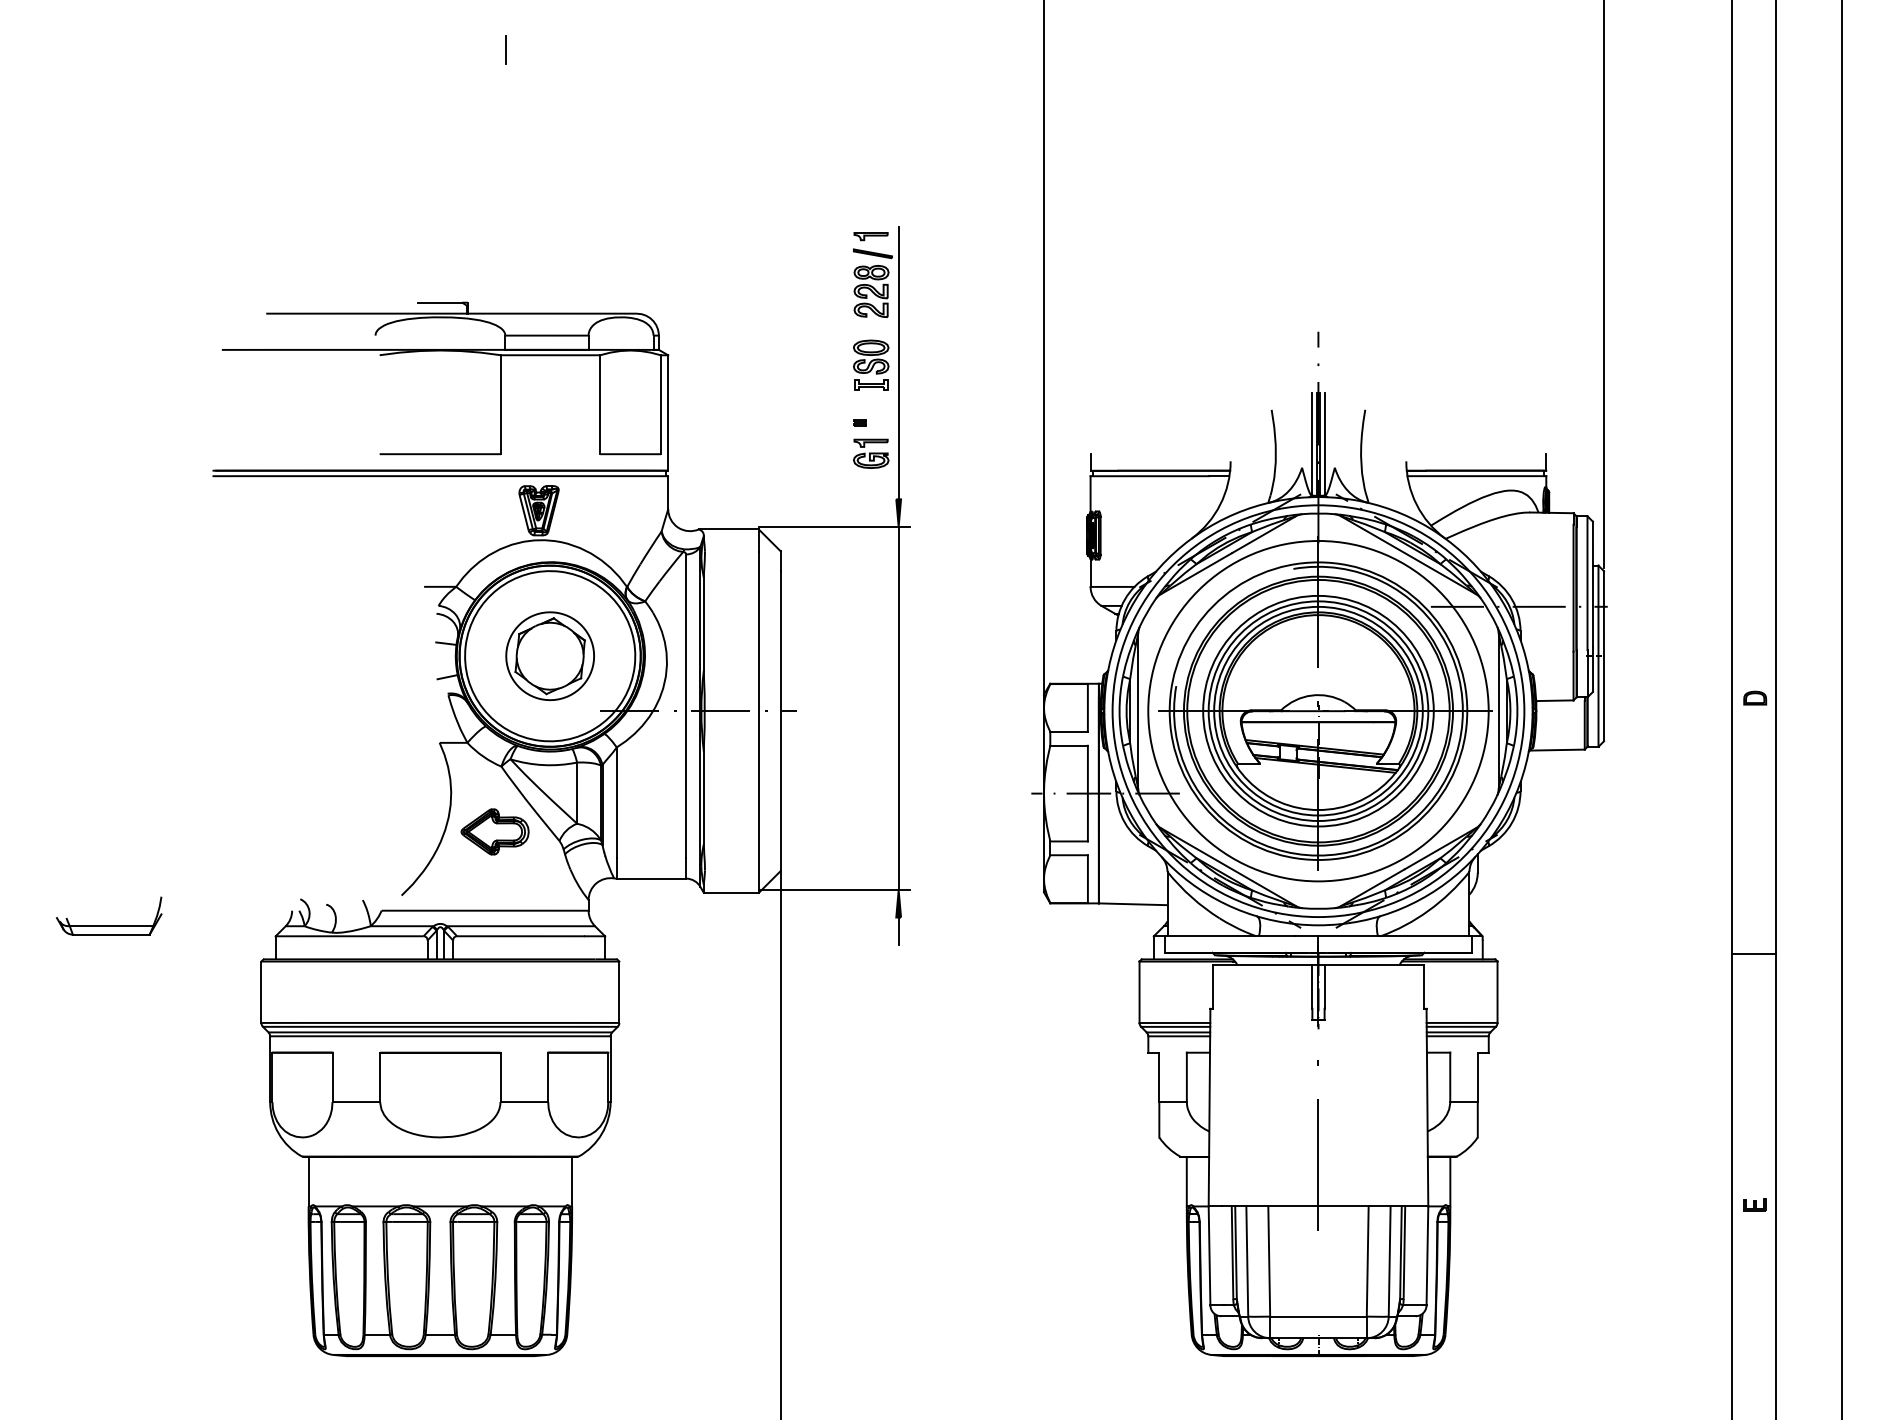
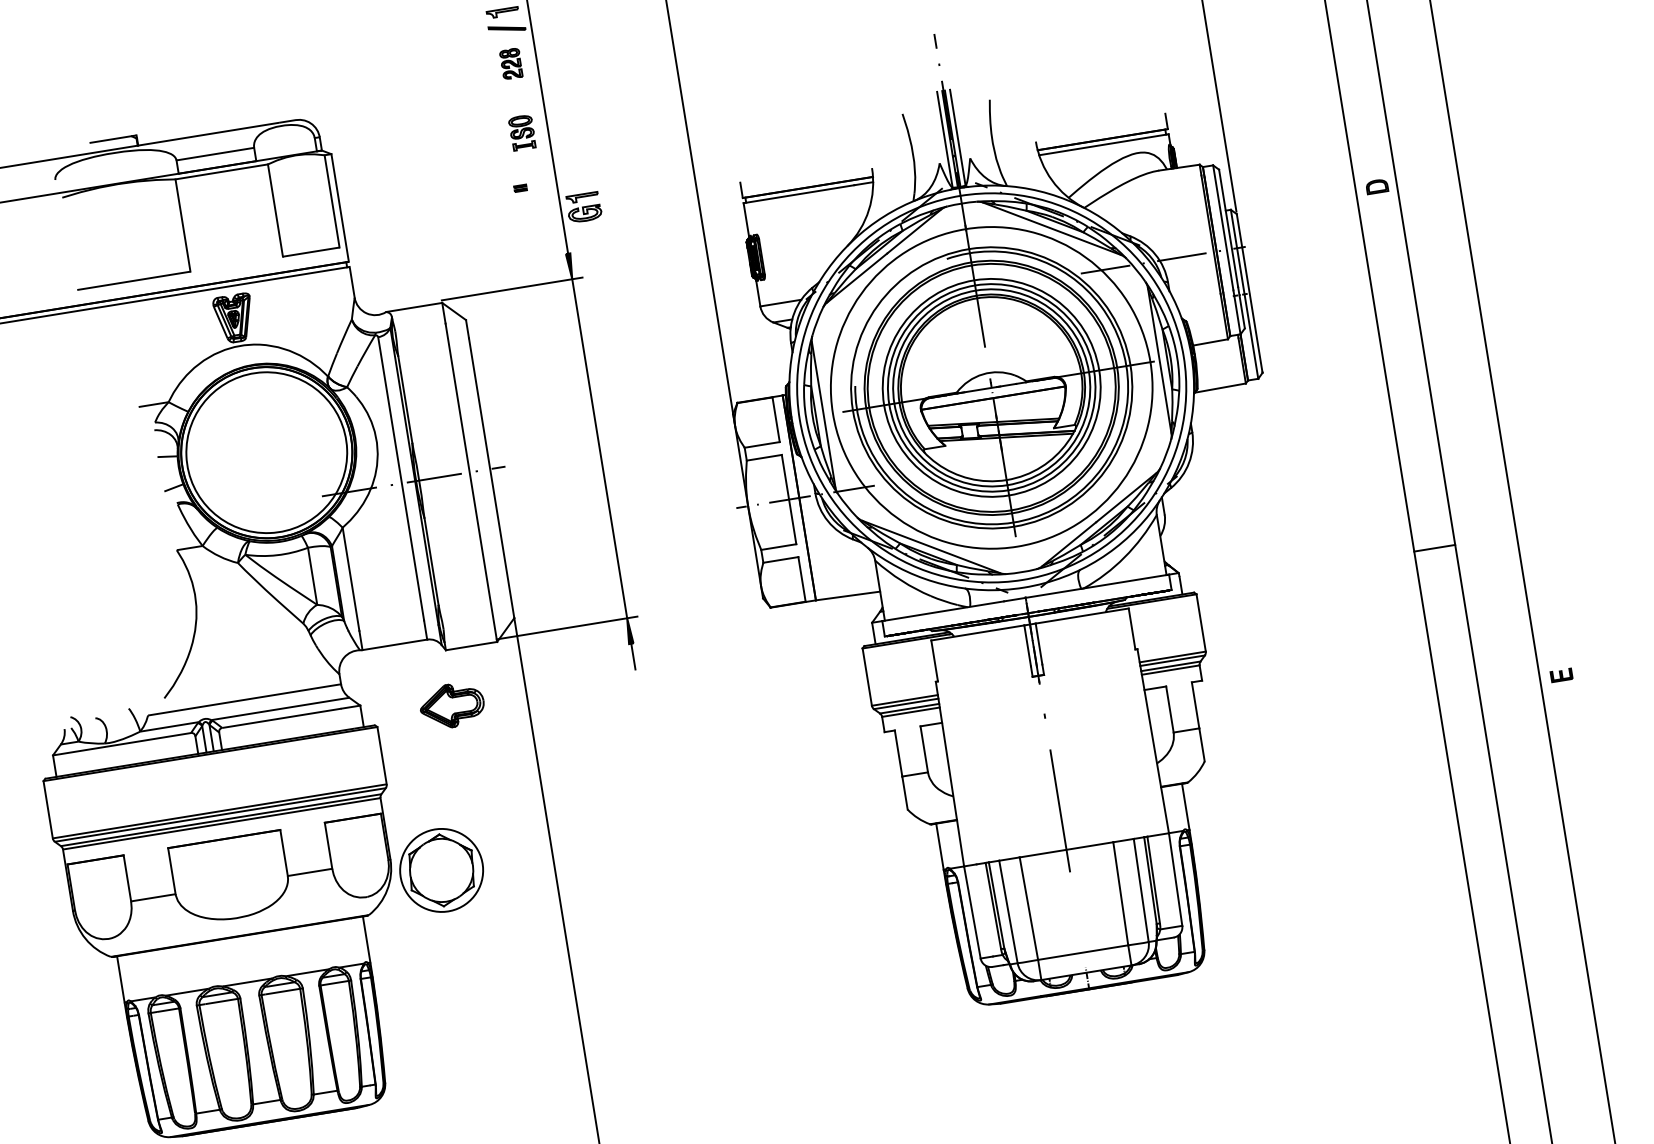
part: (871, 291) -> (511, 63), size x0.6
part: (871, 364) -> (522, 132), size x0.7
part: (871, 453) -> (584, 207), moved
part: (549, 656) -> (441, 870), moved
part: (1755, 697) -> (1377, 185), moved
part: (494, 831) -> (451, 705), moved
part: (1754, 1204) -> (1560, 675), moved

